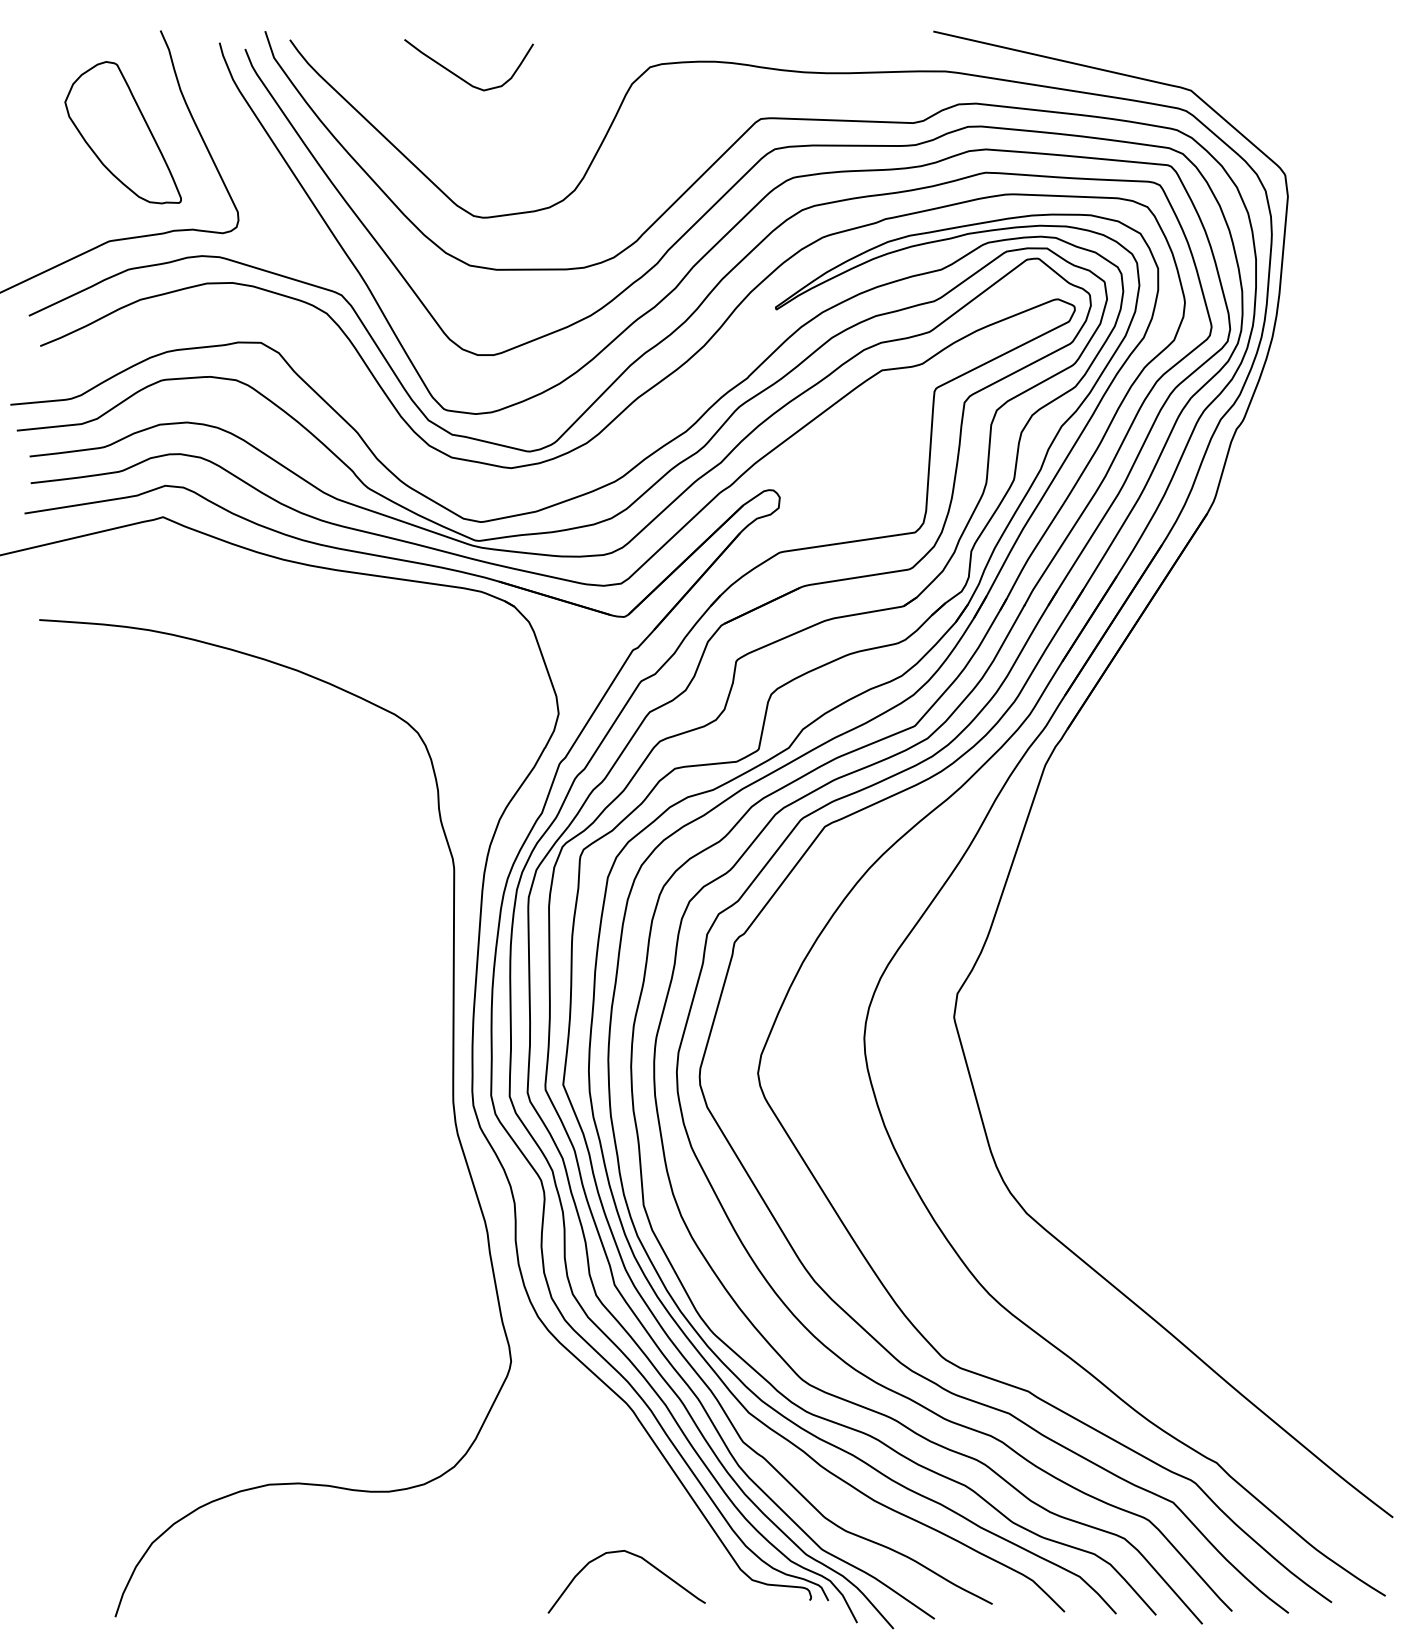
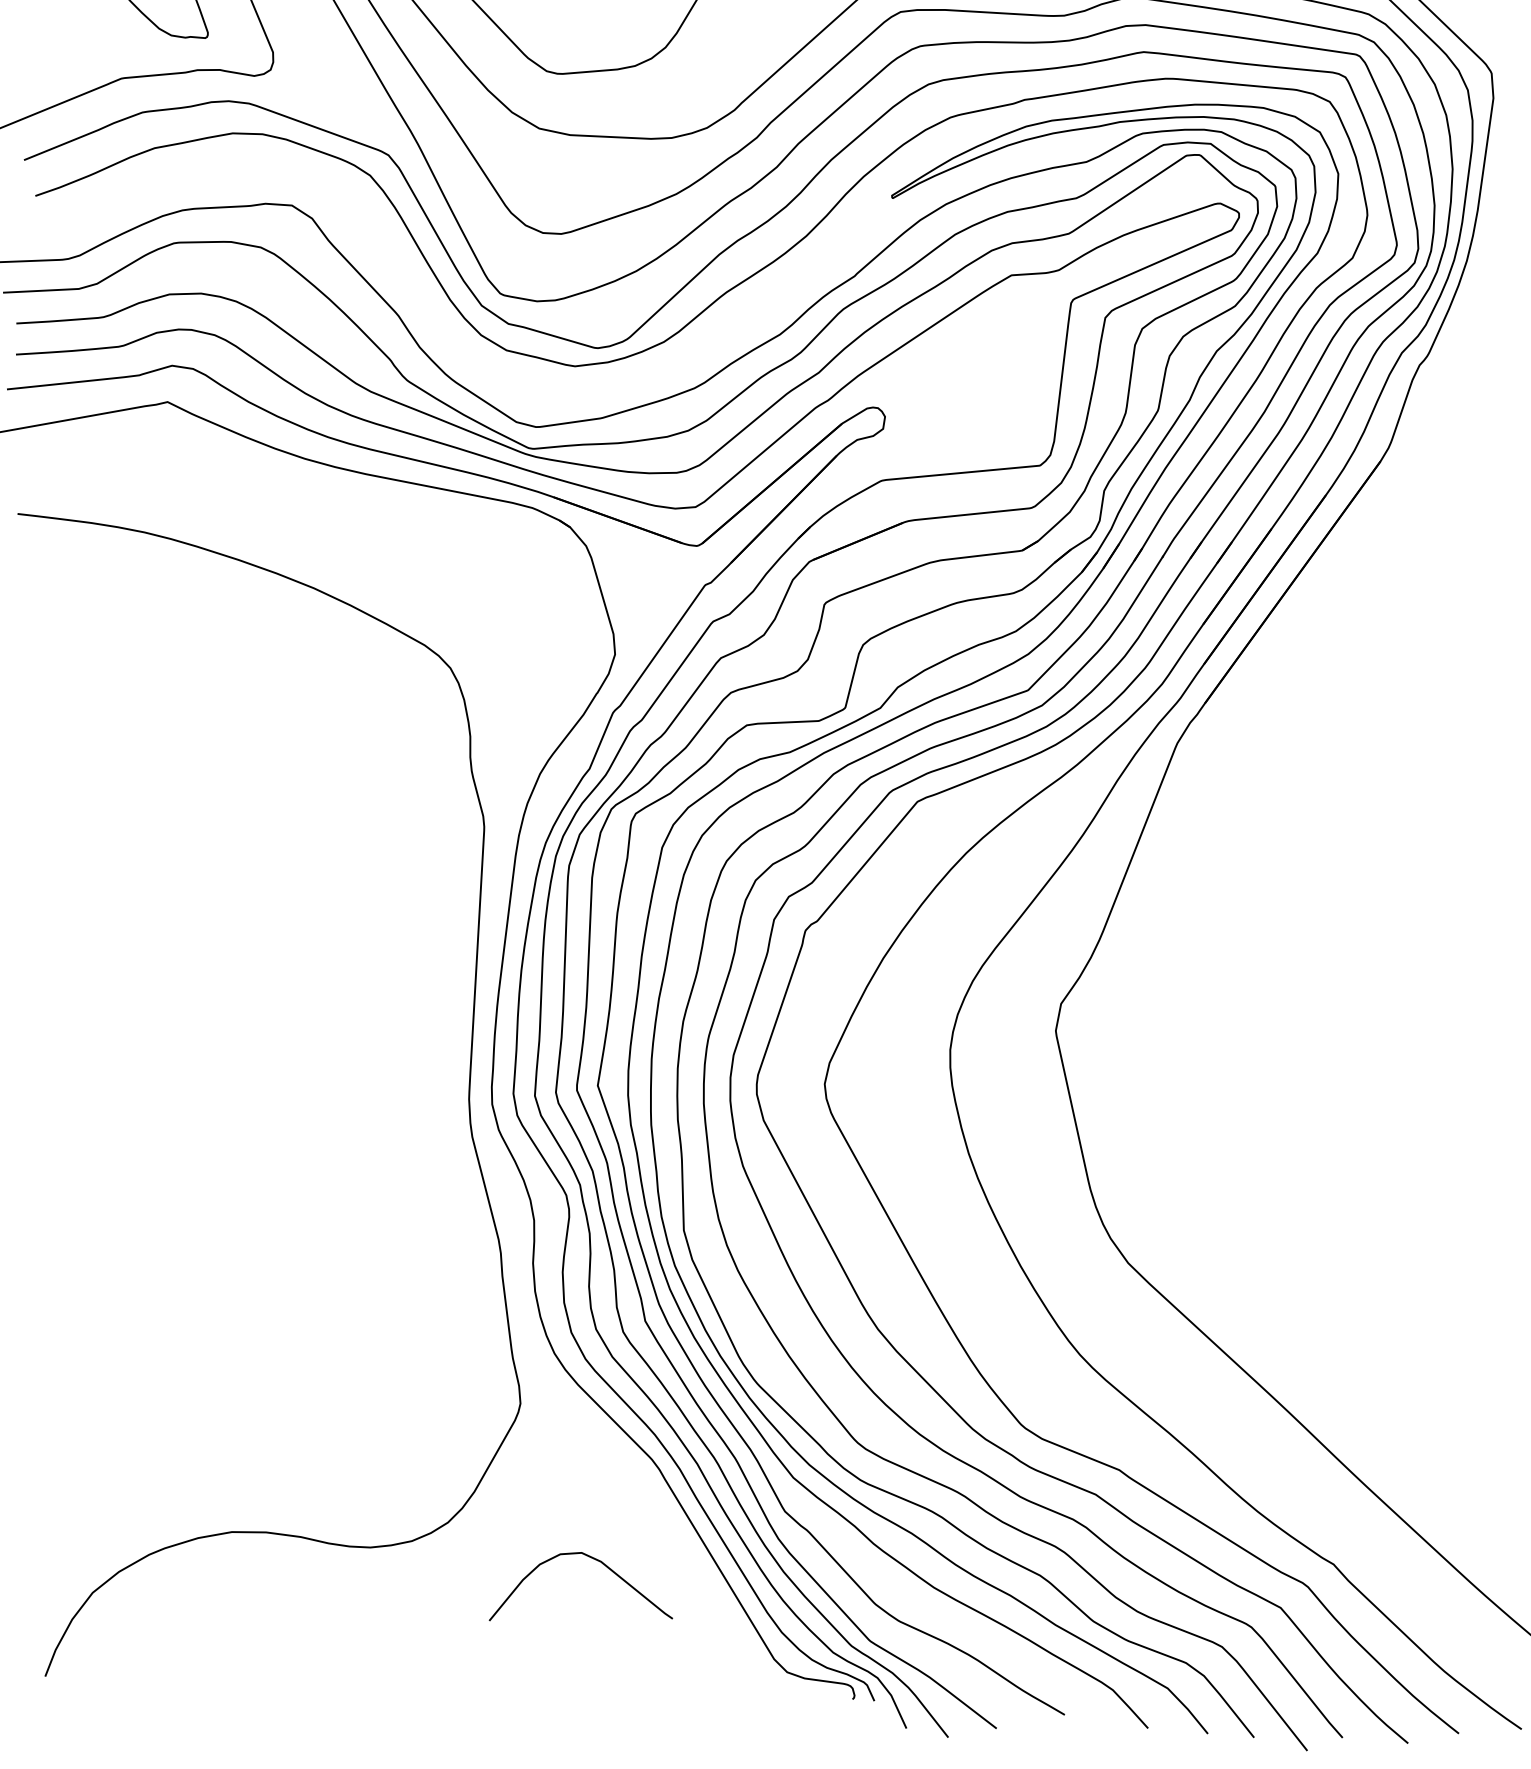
curve: (635, 1556) -> (594, 1560), moved

